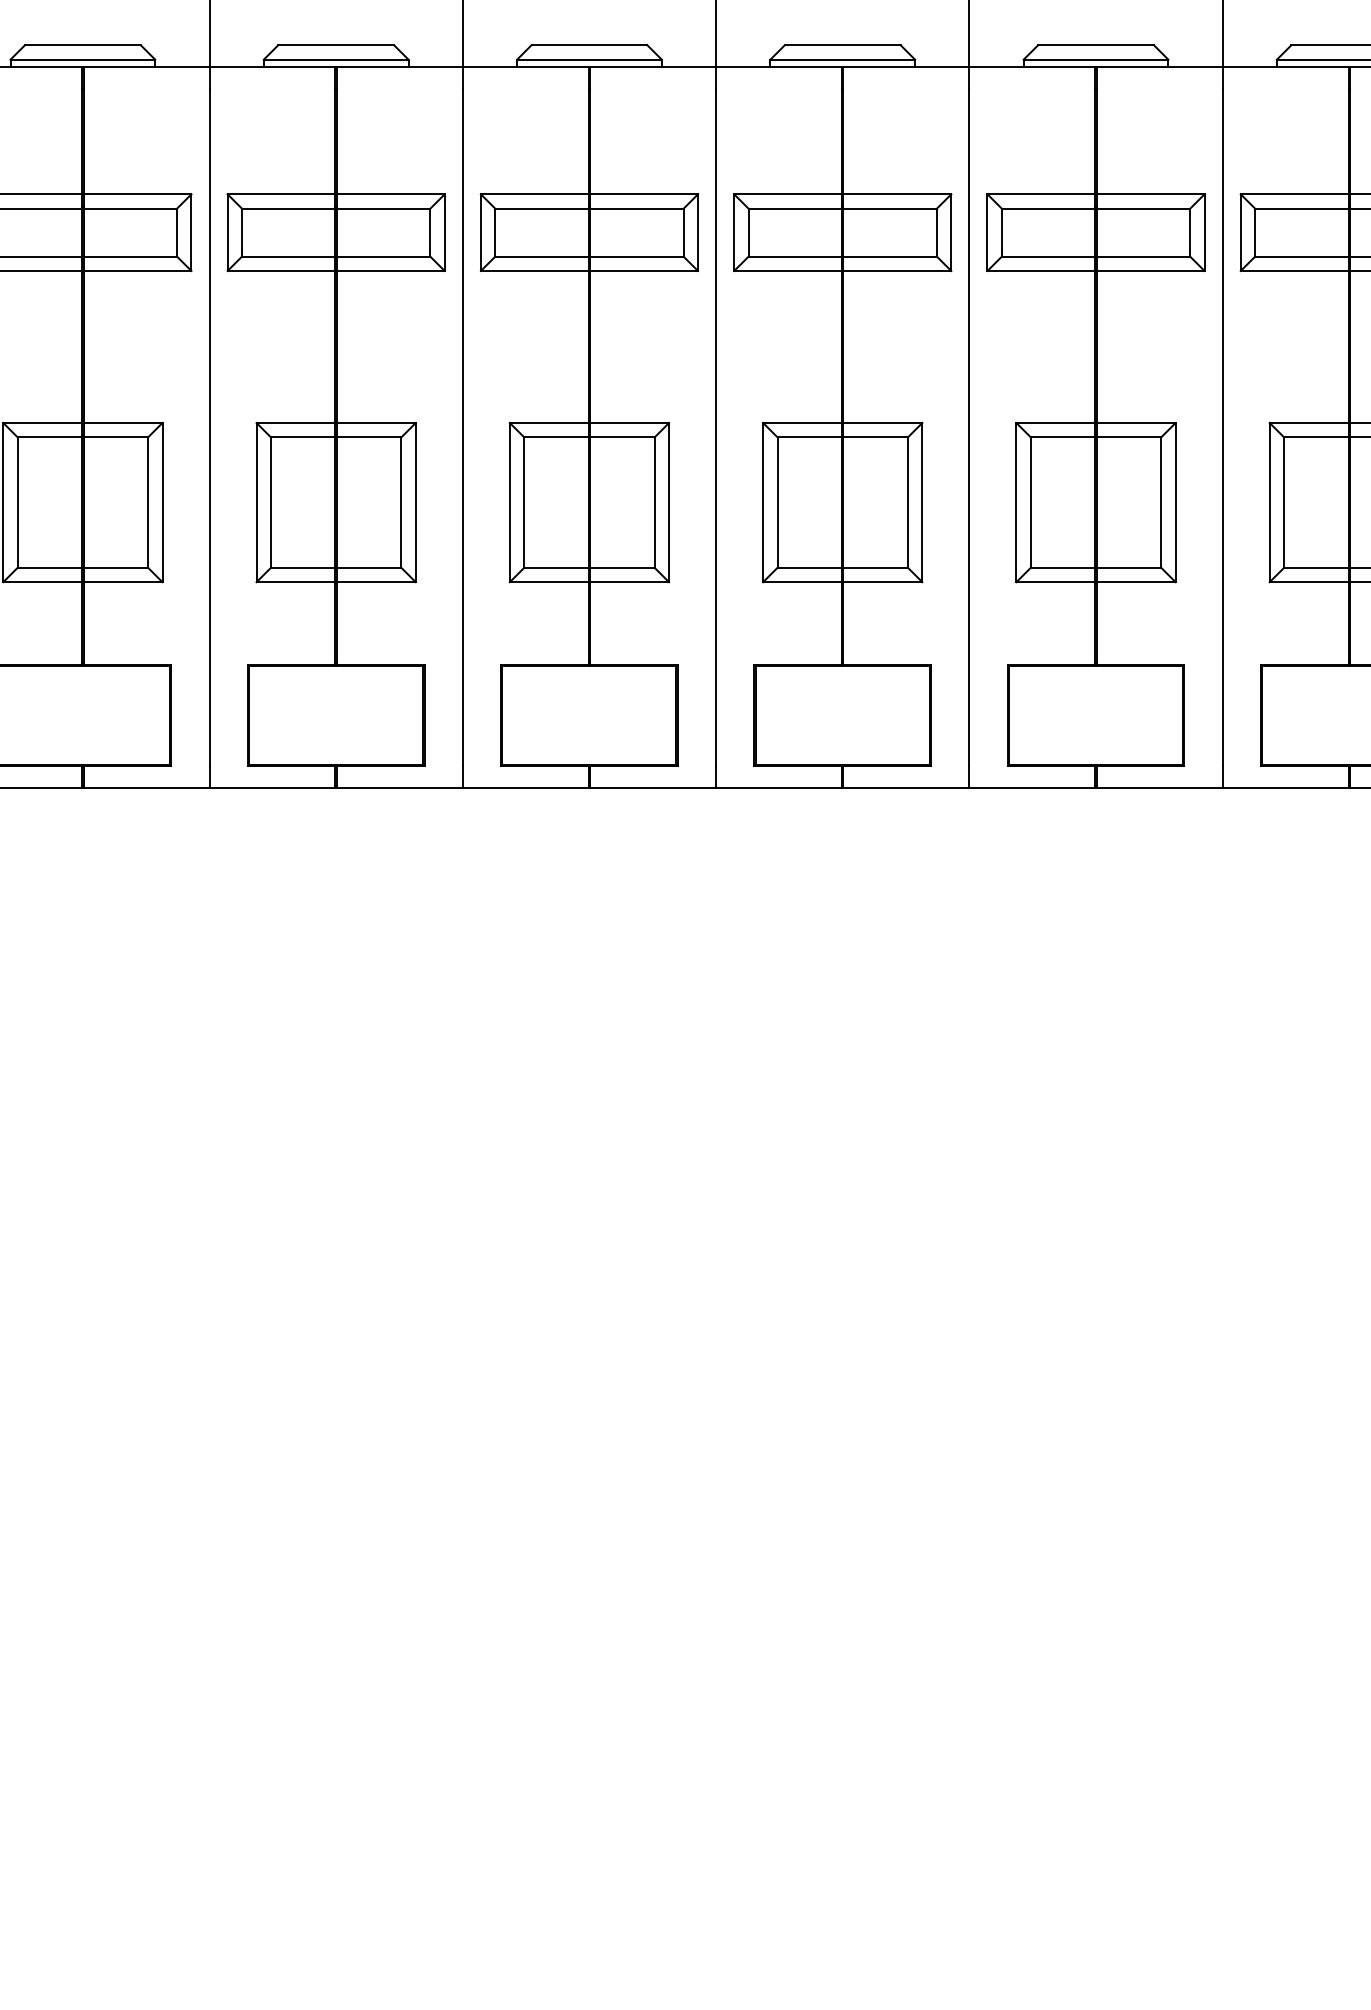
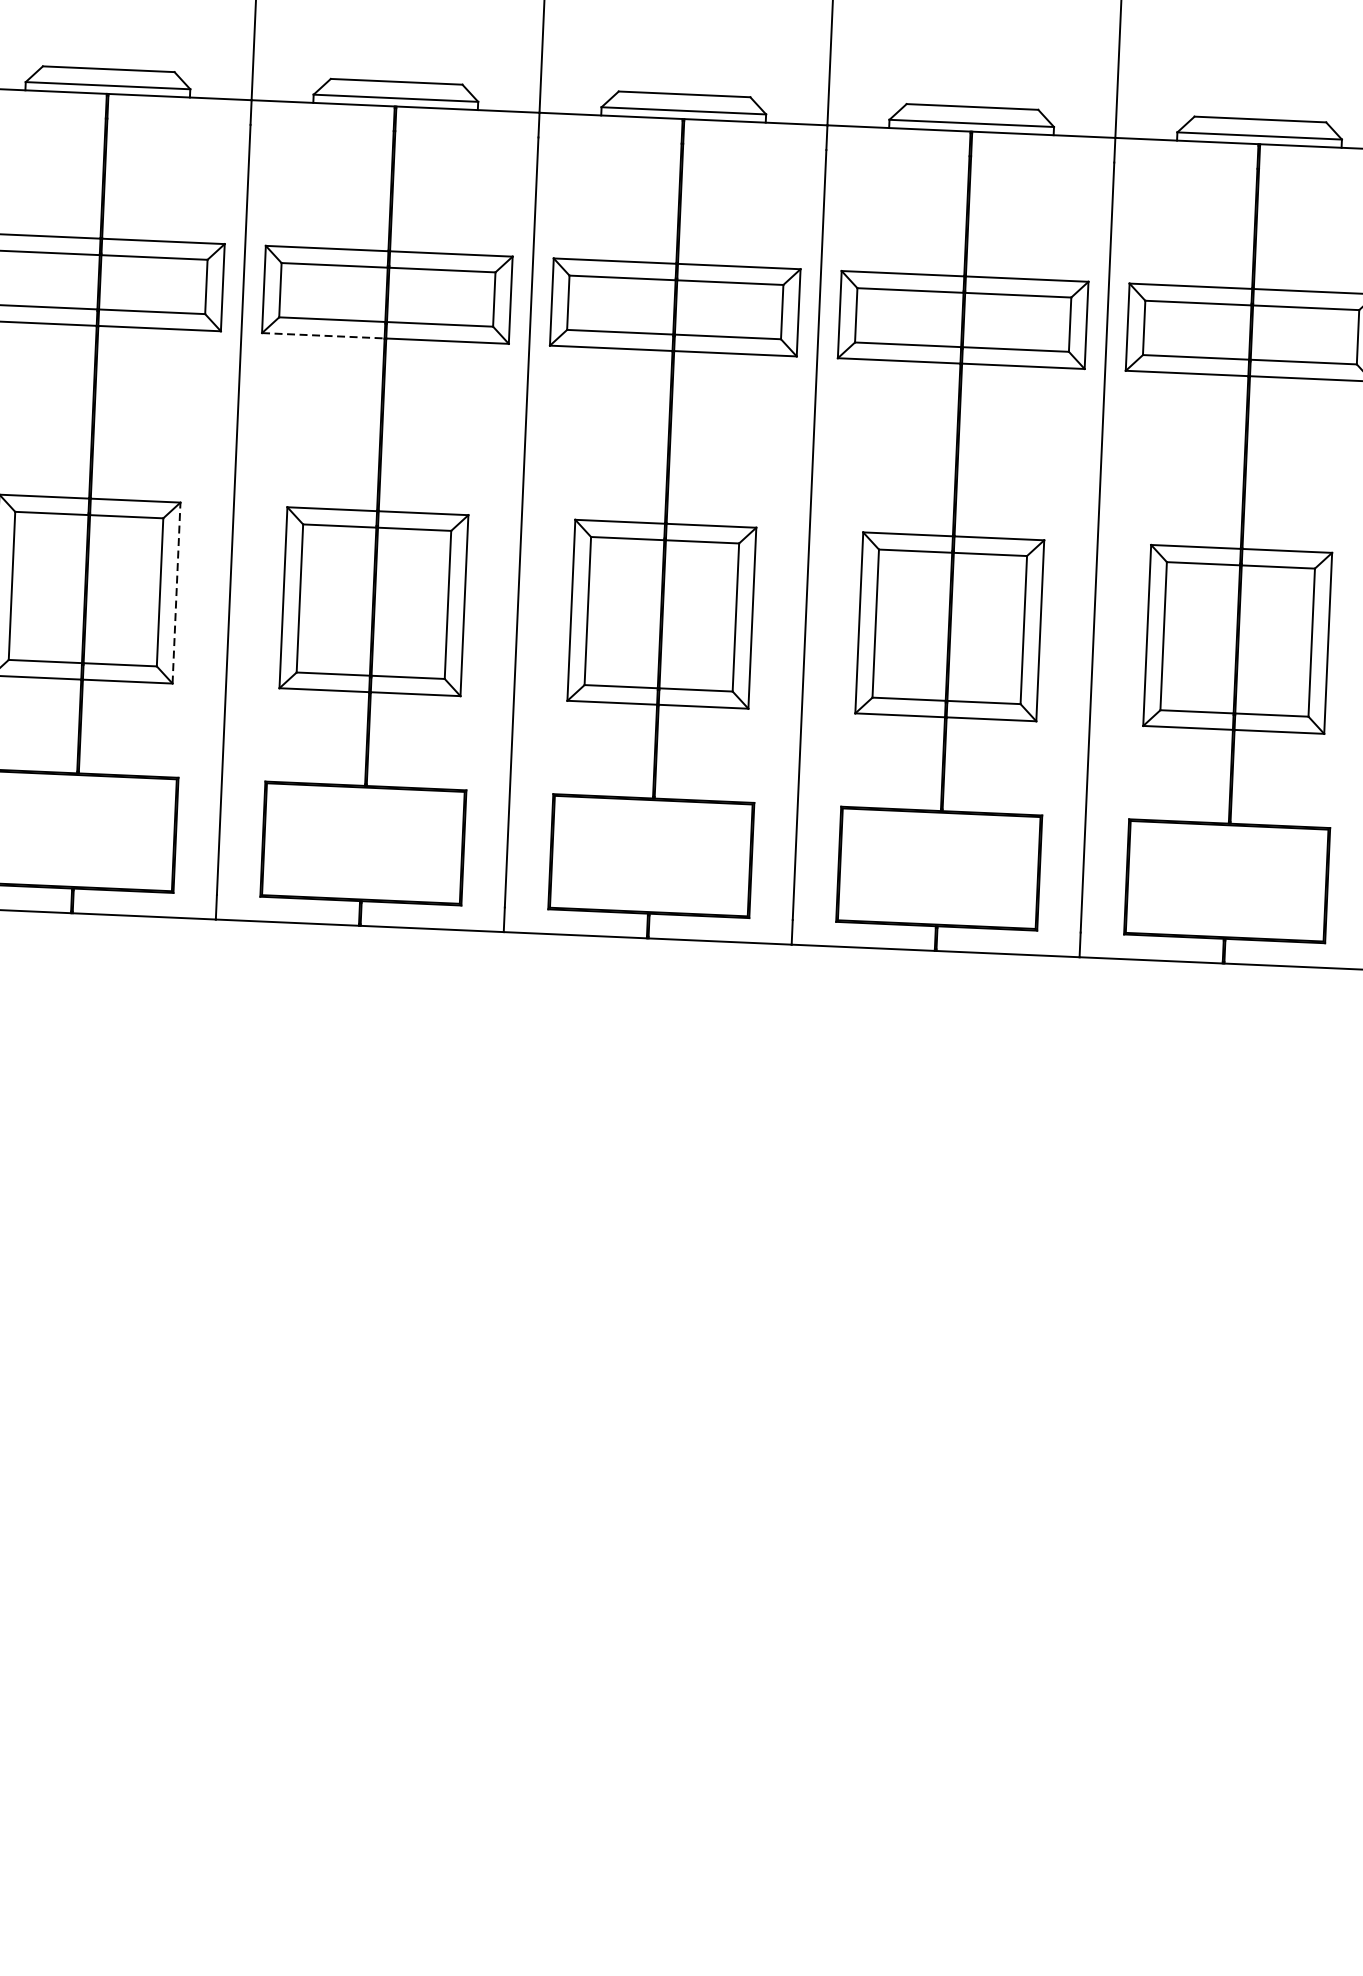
line: (534, 271) -> (322, 336), solid -> dashed
line: (415, 502) -> (176, 592), solid -> dashed

